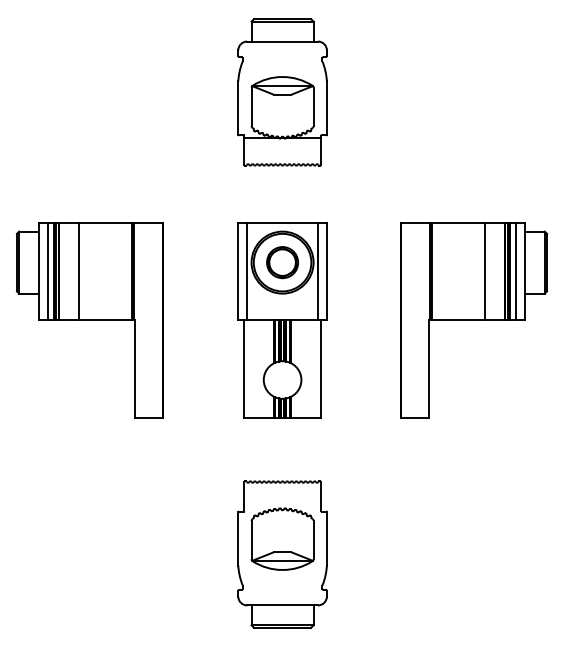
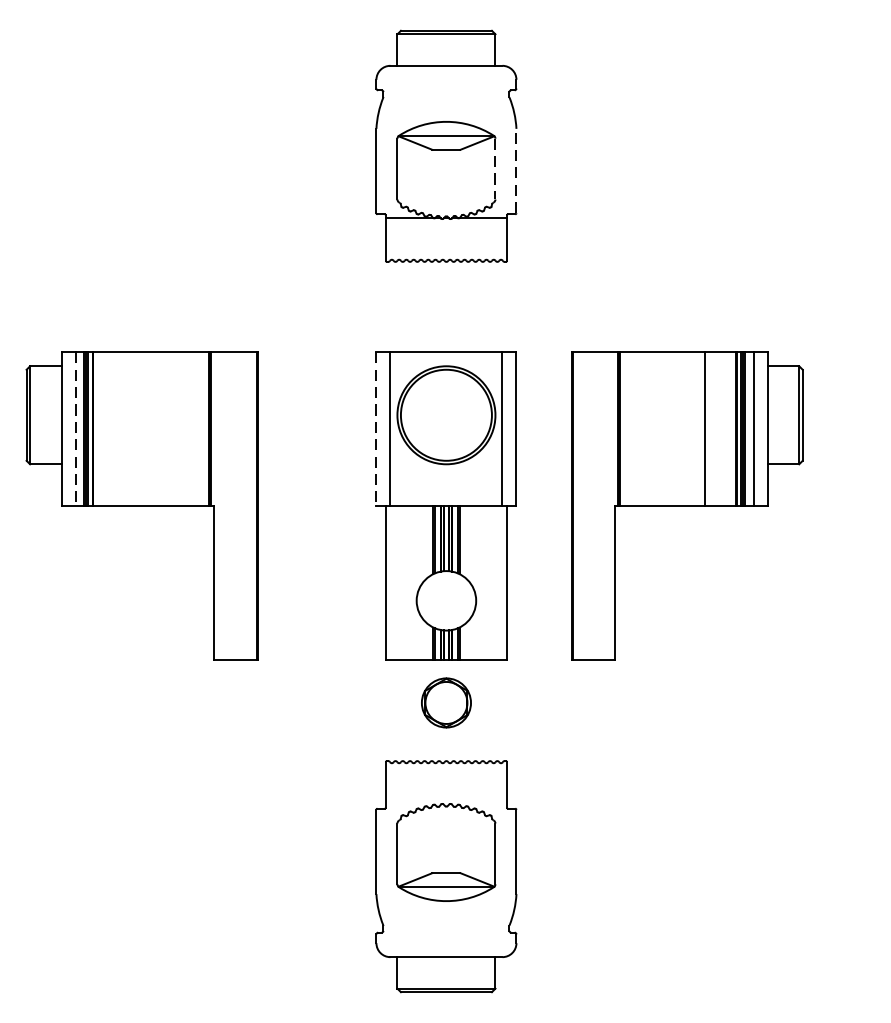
line: (313, 107) -> (495, 170), solid -> dashed
line: (326, 108) -> (515, 171), solid -> dashed
part: (282, 262) -> (446, 702), moved
line: (48, 271) -> (76, 429), solid -> dashed
line: (79, 271) -> (125, 429), removed
line: (238, 271) -> (376, 429), solid -> dashed
part: (474, 320) -> (688, 506), moved

